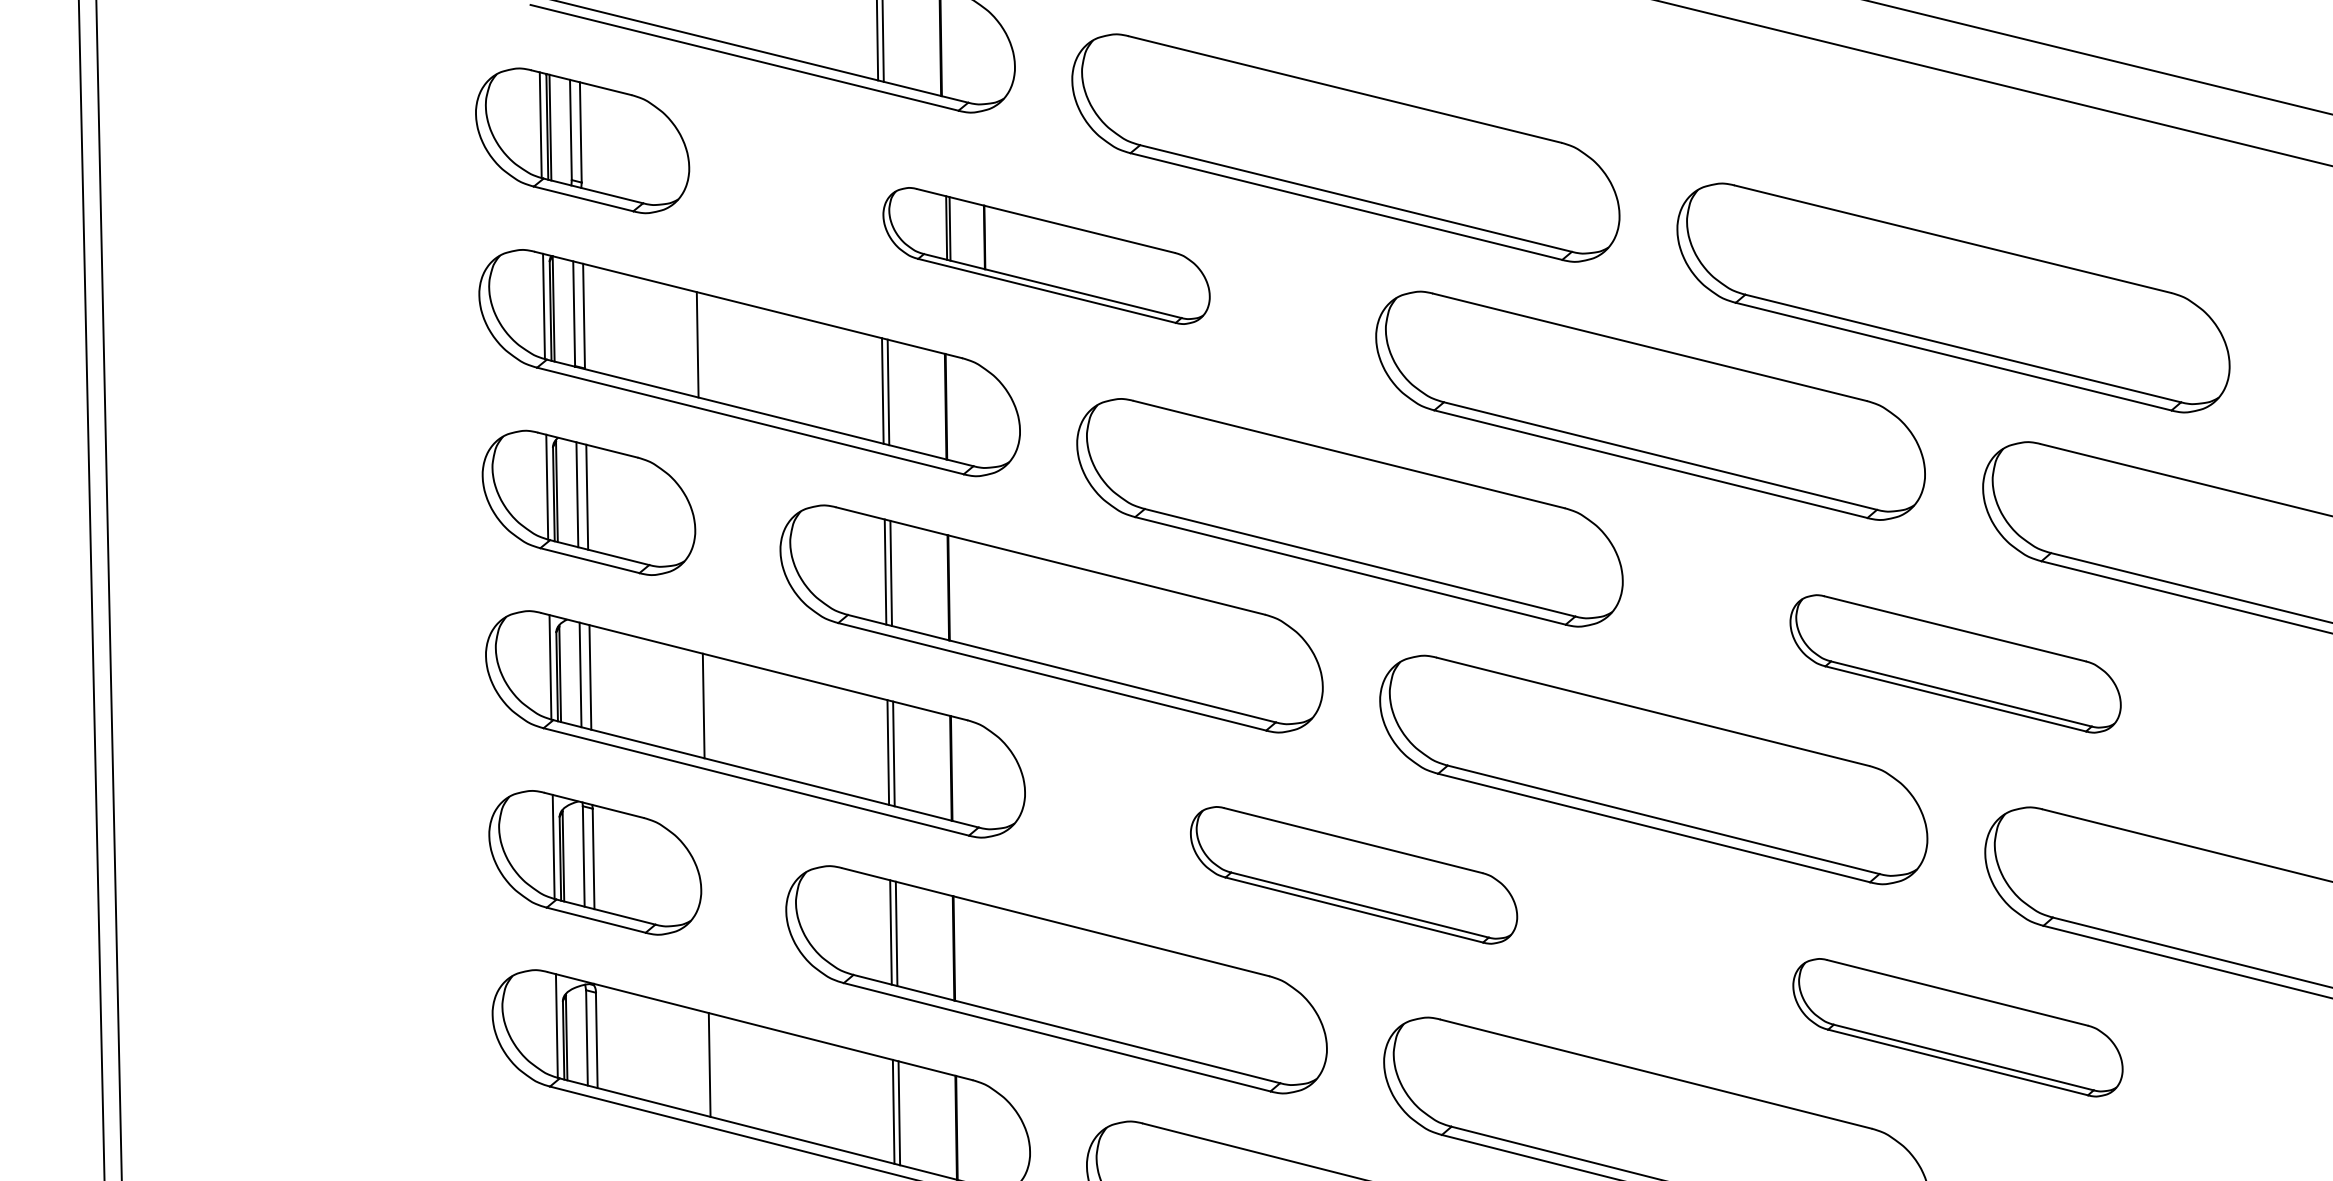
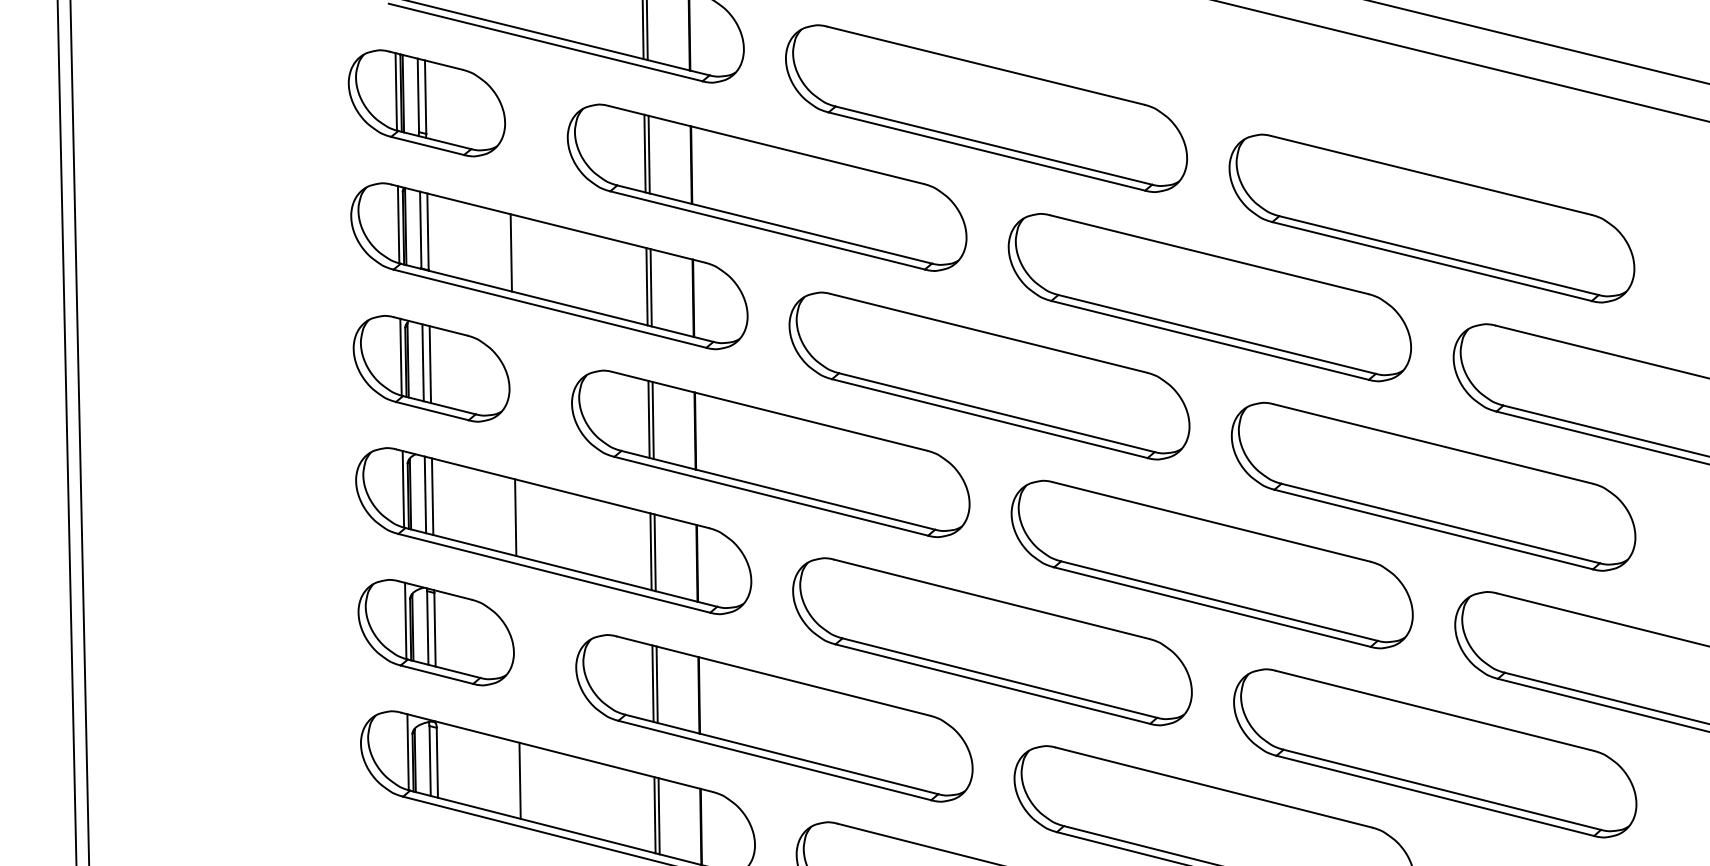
part: (1046, 255) -> (767, 187), size x1.67
part: (1955, 663) -> (1433, 486), size x1.67
part: (1353, 875) -> (992, 641), size x1.67
part: (1957, 1027) -> (1434, 753), size x1.67

